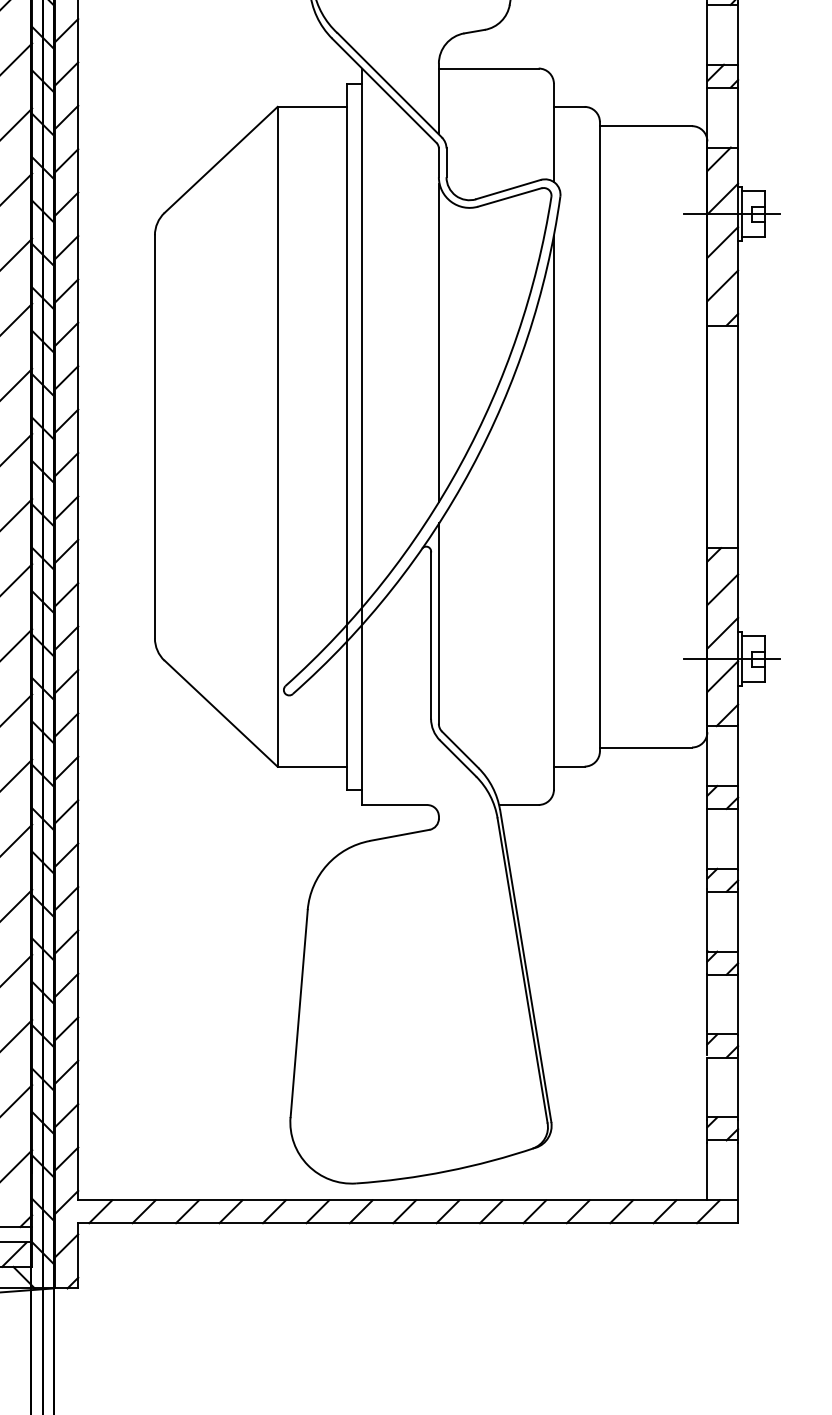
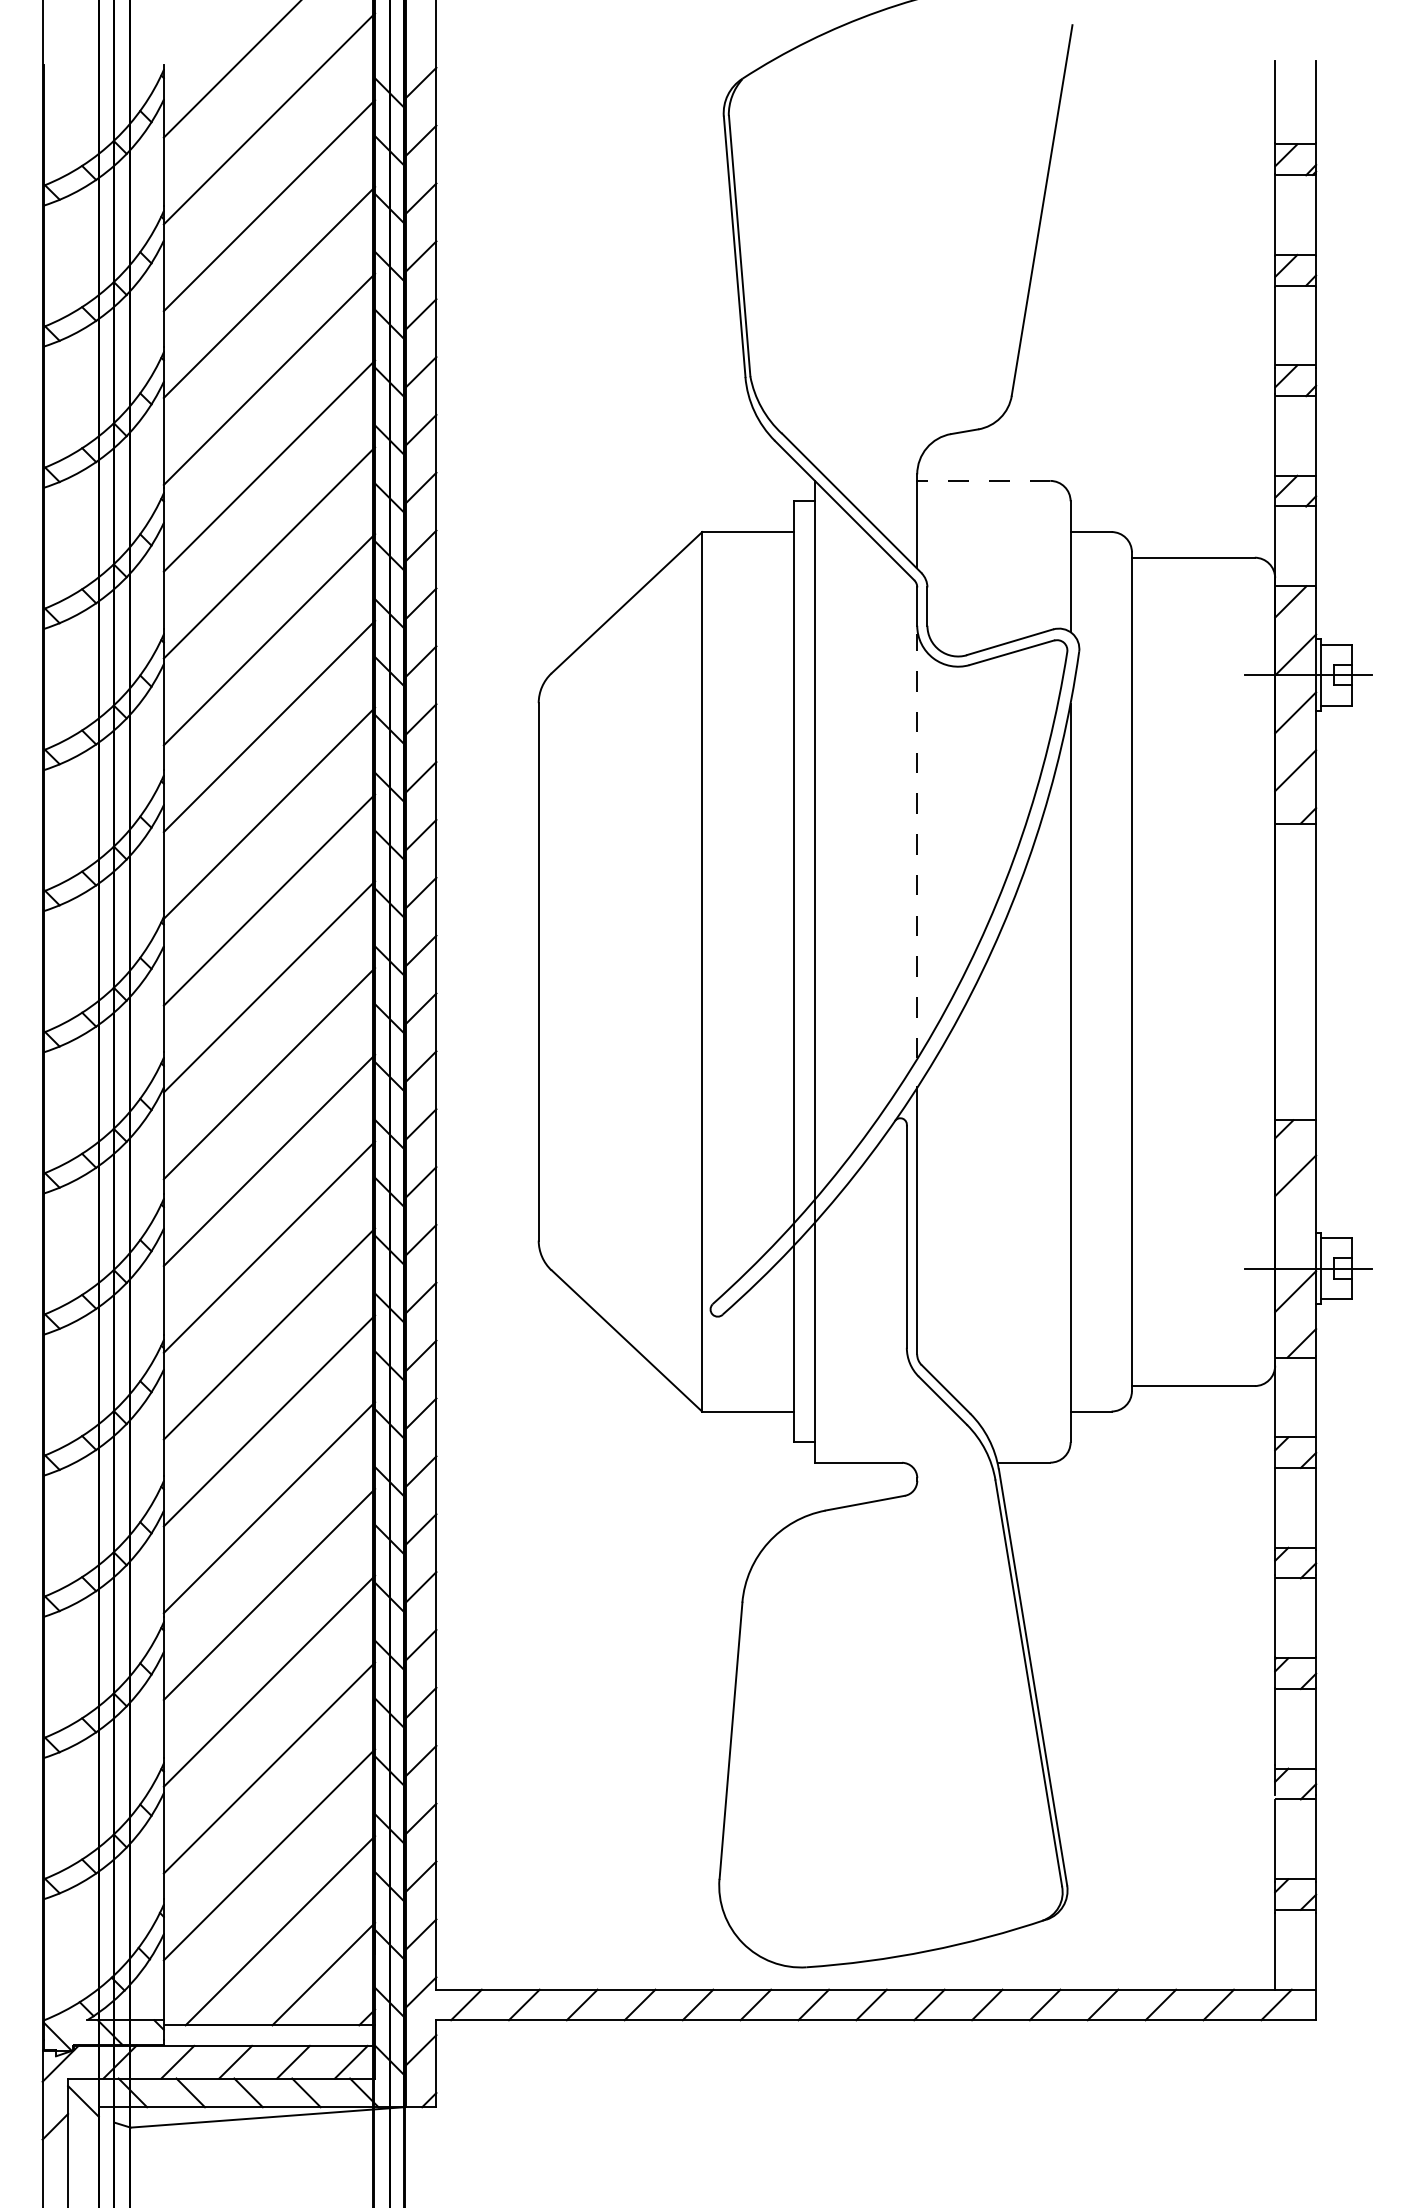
line: (488, 68) -> (983, 480), solid -> dashed
line: (439, 342) -> (917, 846), solid -> dashed
line: (722, 633) -> (1295, 1233), removed

